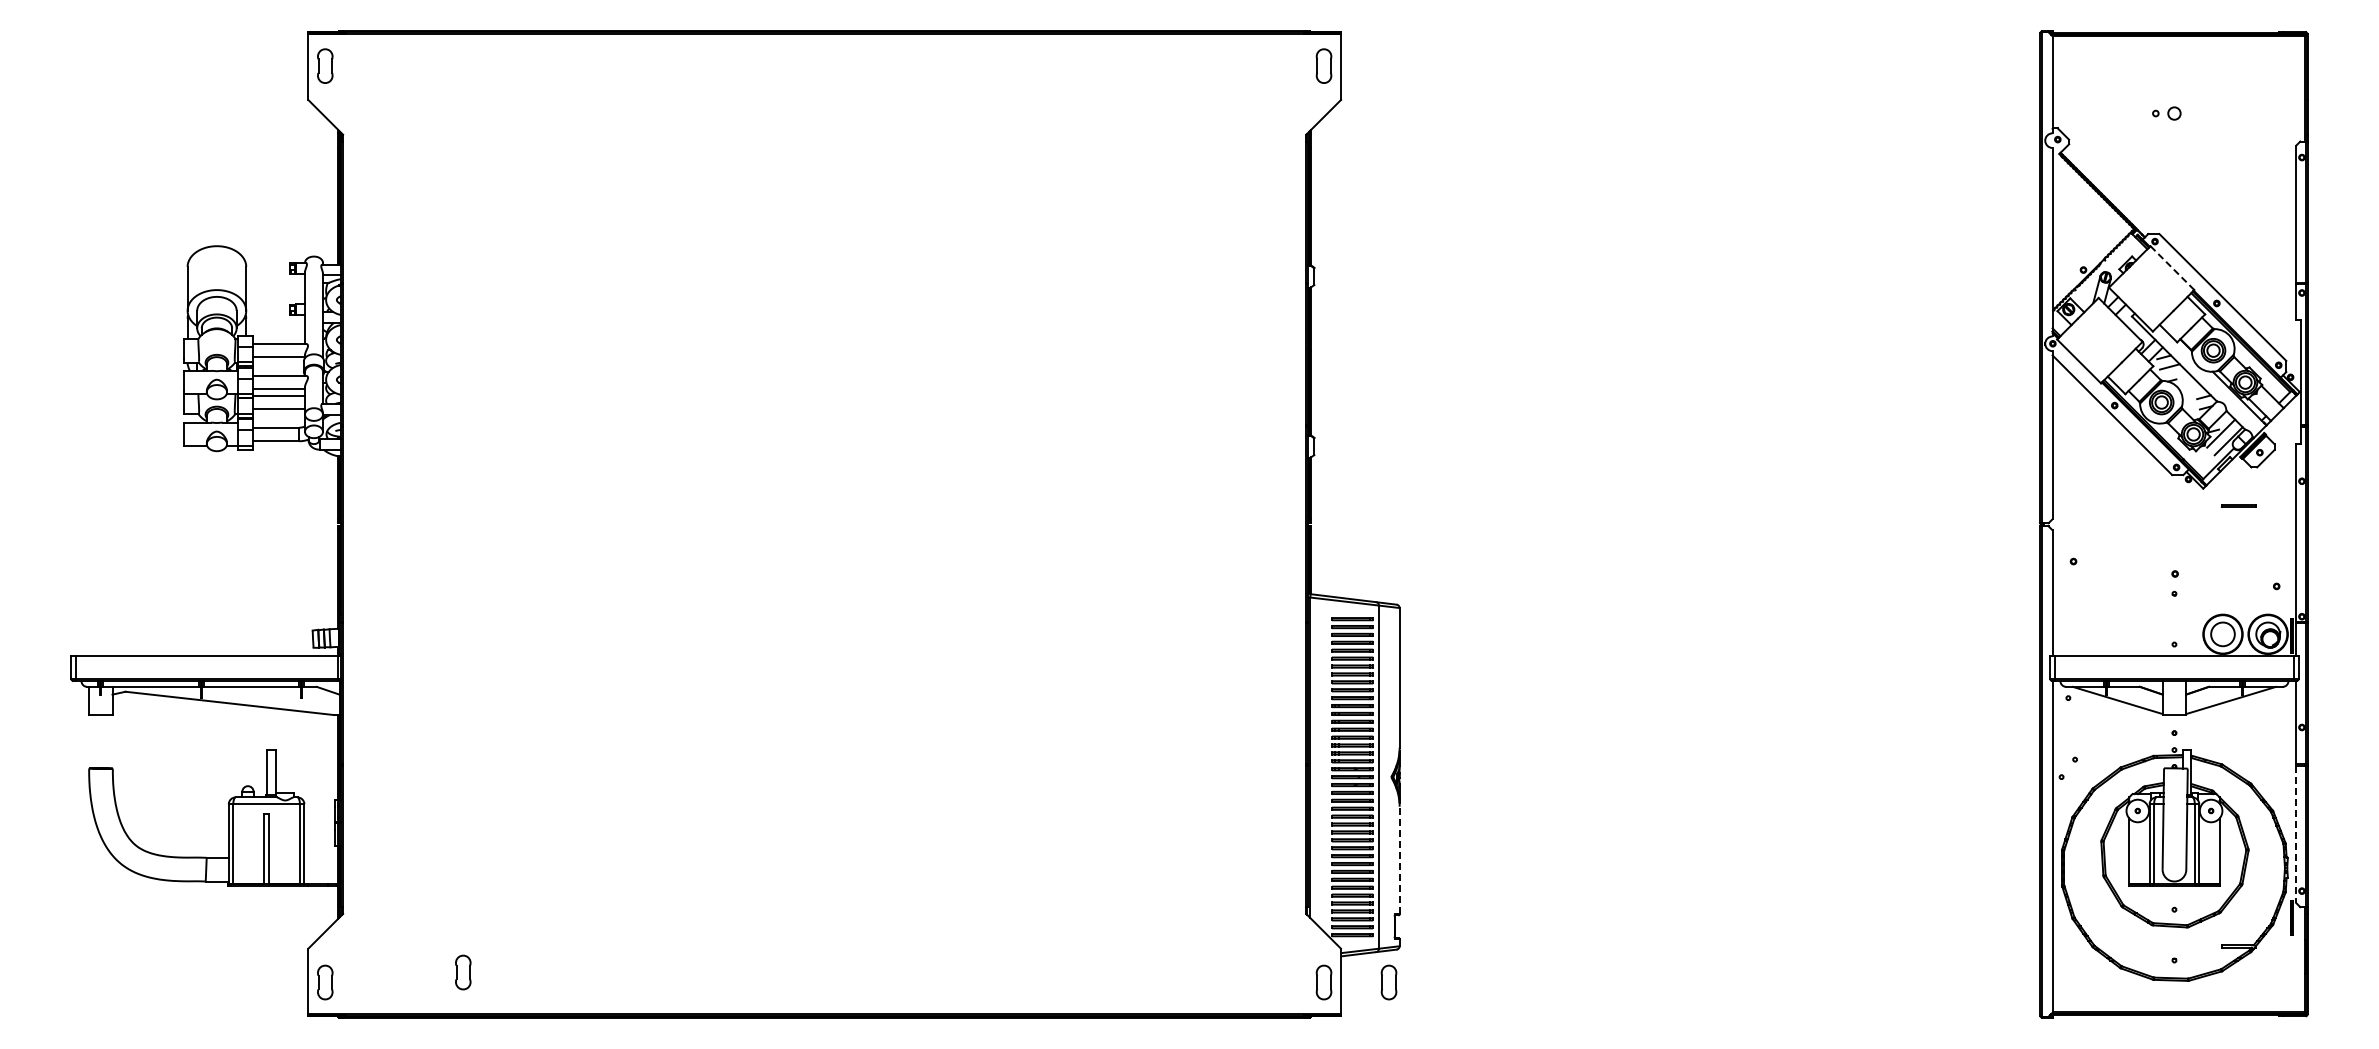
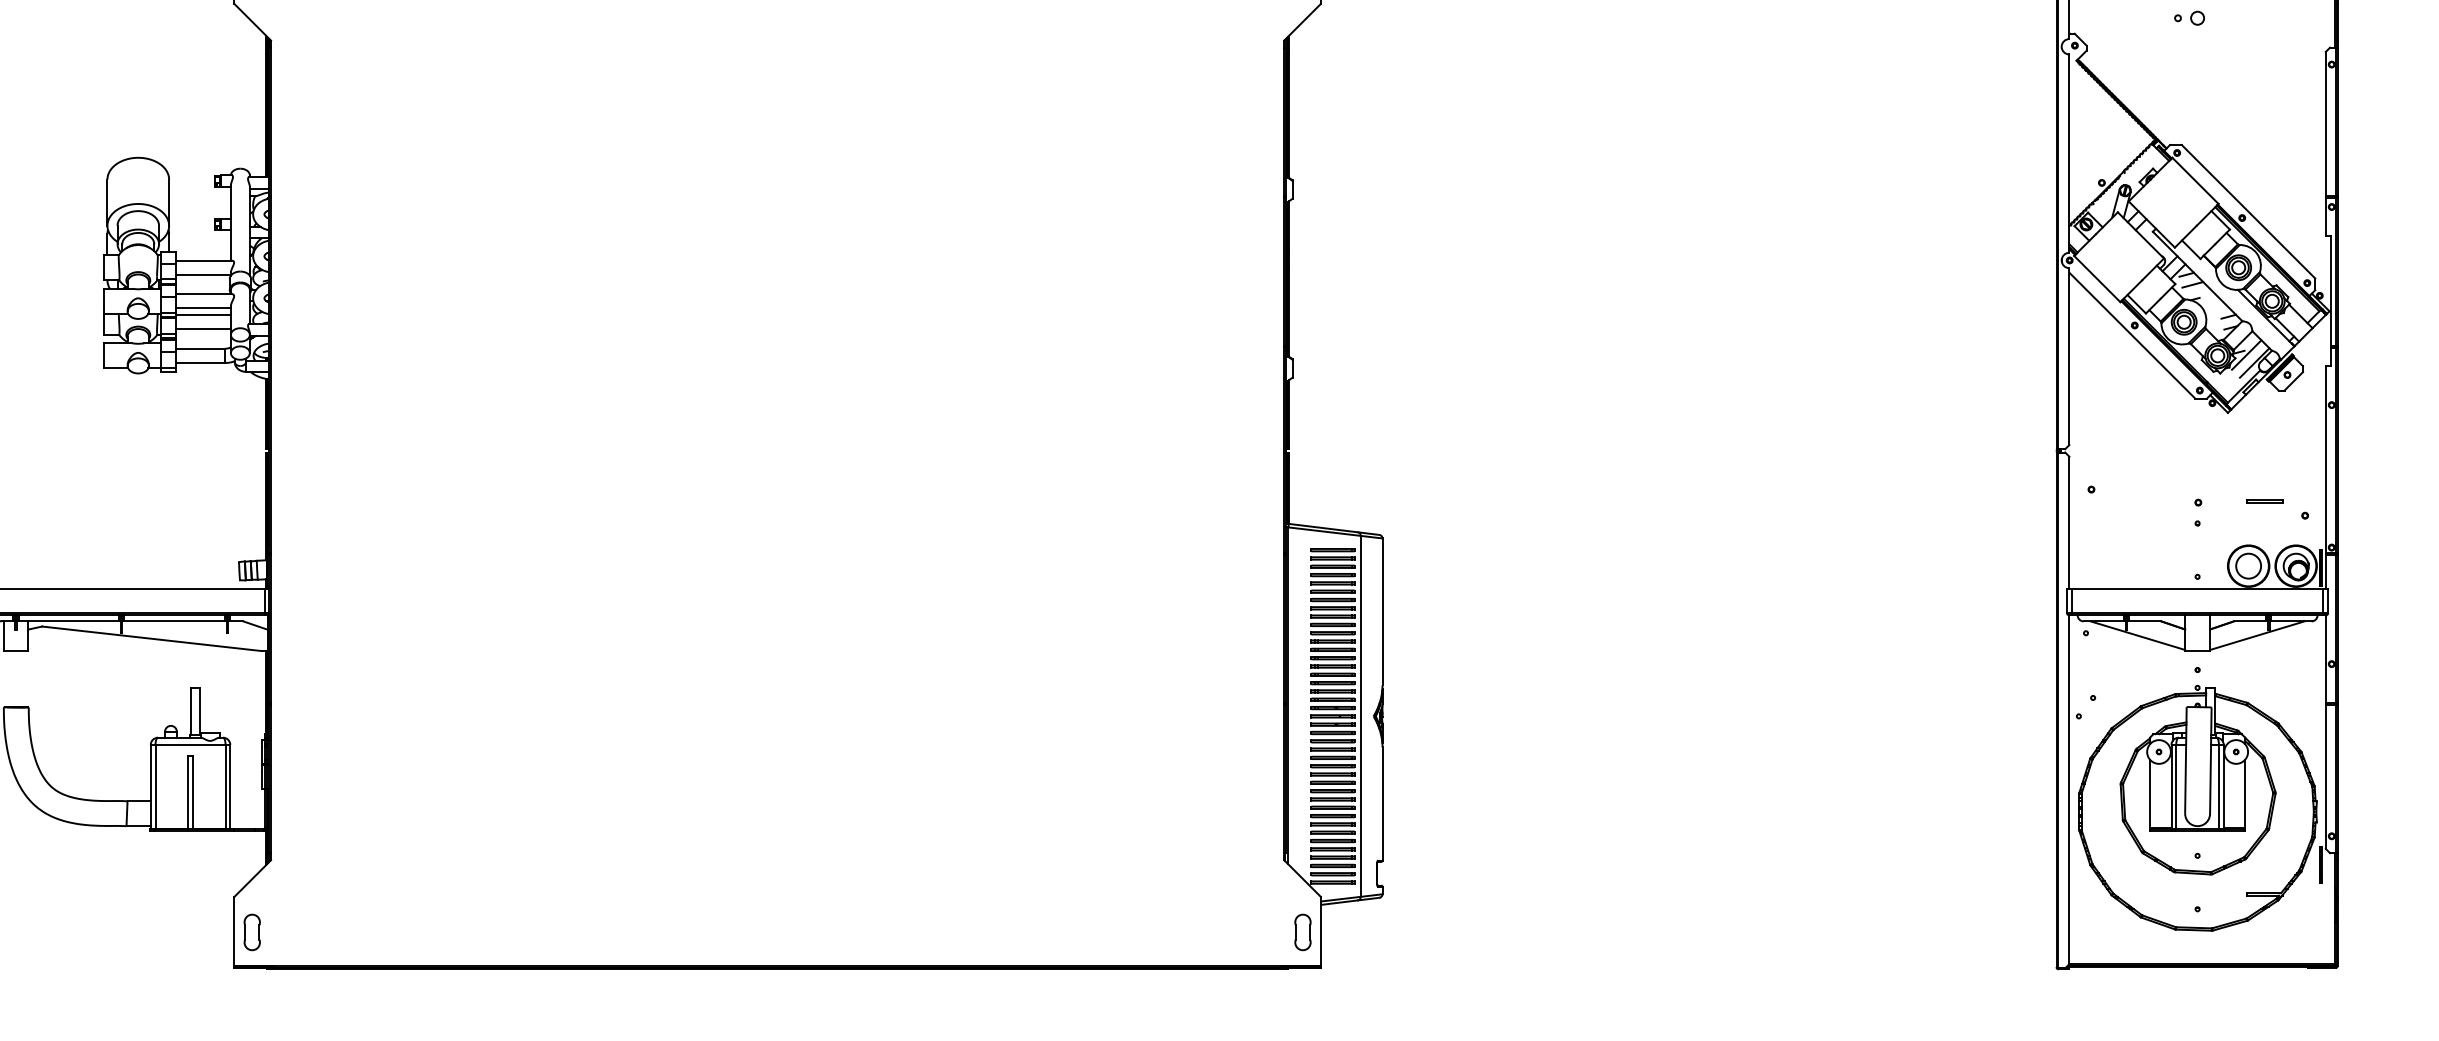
line: (2172, 267) -> (2195, 180), dashed -> solid
line: (2238, 505) -> (2264, 501), moved
line: (2296, 834) -> (2325, 776), dashed -> solid
line: (1399, 860) -> (1382, 804), dashed -> solid
part: (463, 972) -> (397, 921), removed
part: (1388, 982) -> (1370, 932), removed

